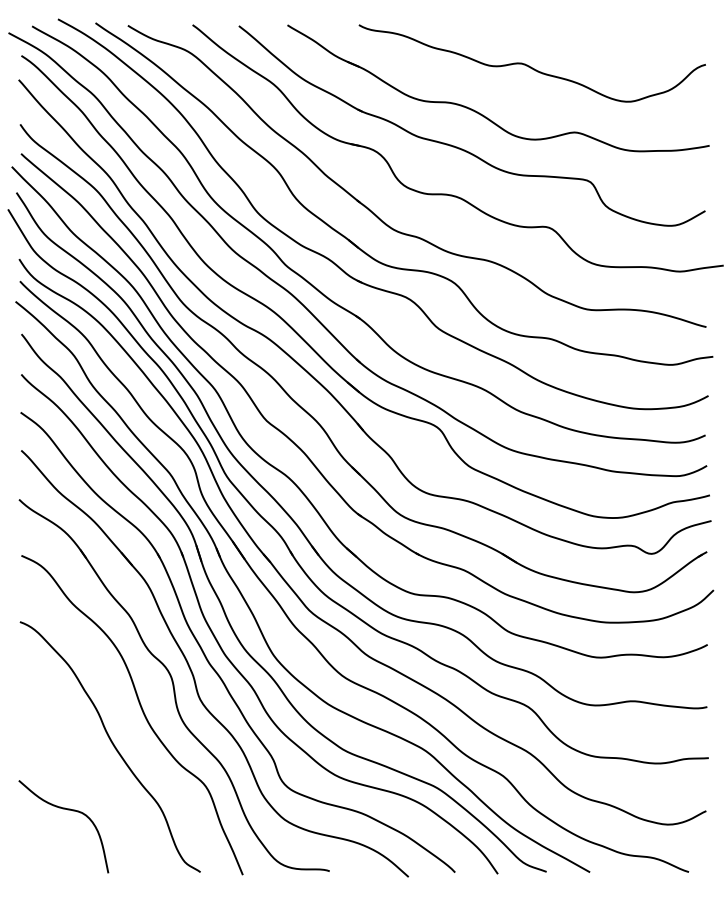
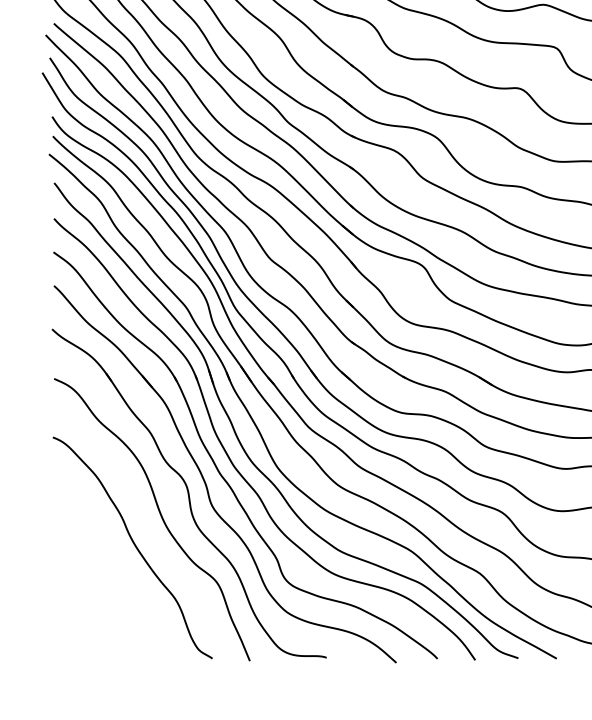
curve: (67, 810) -> (94, 604), removed

